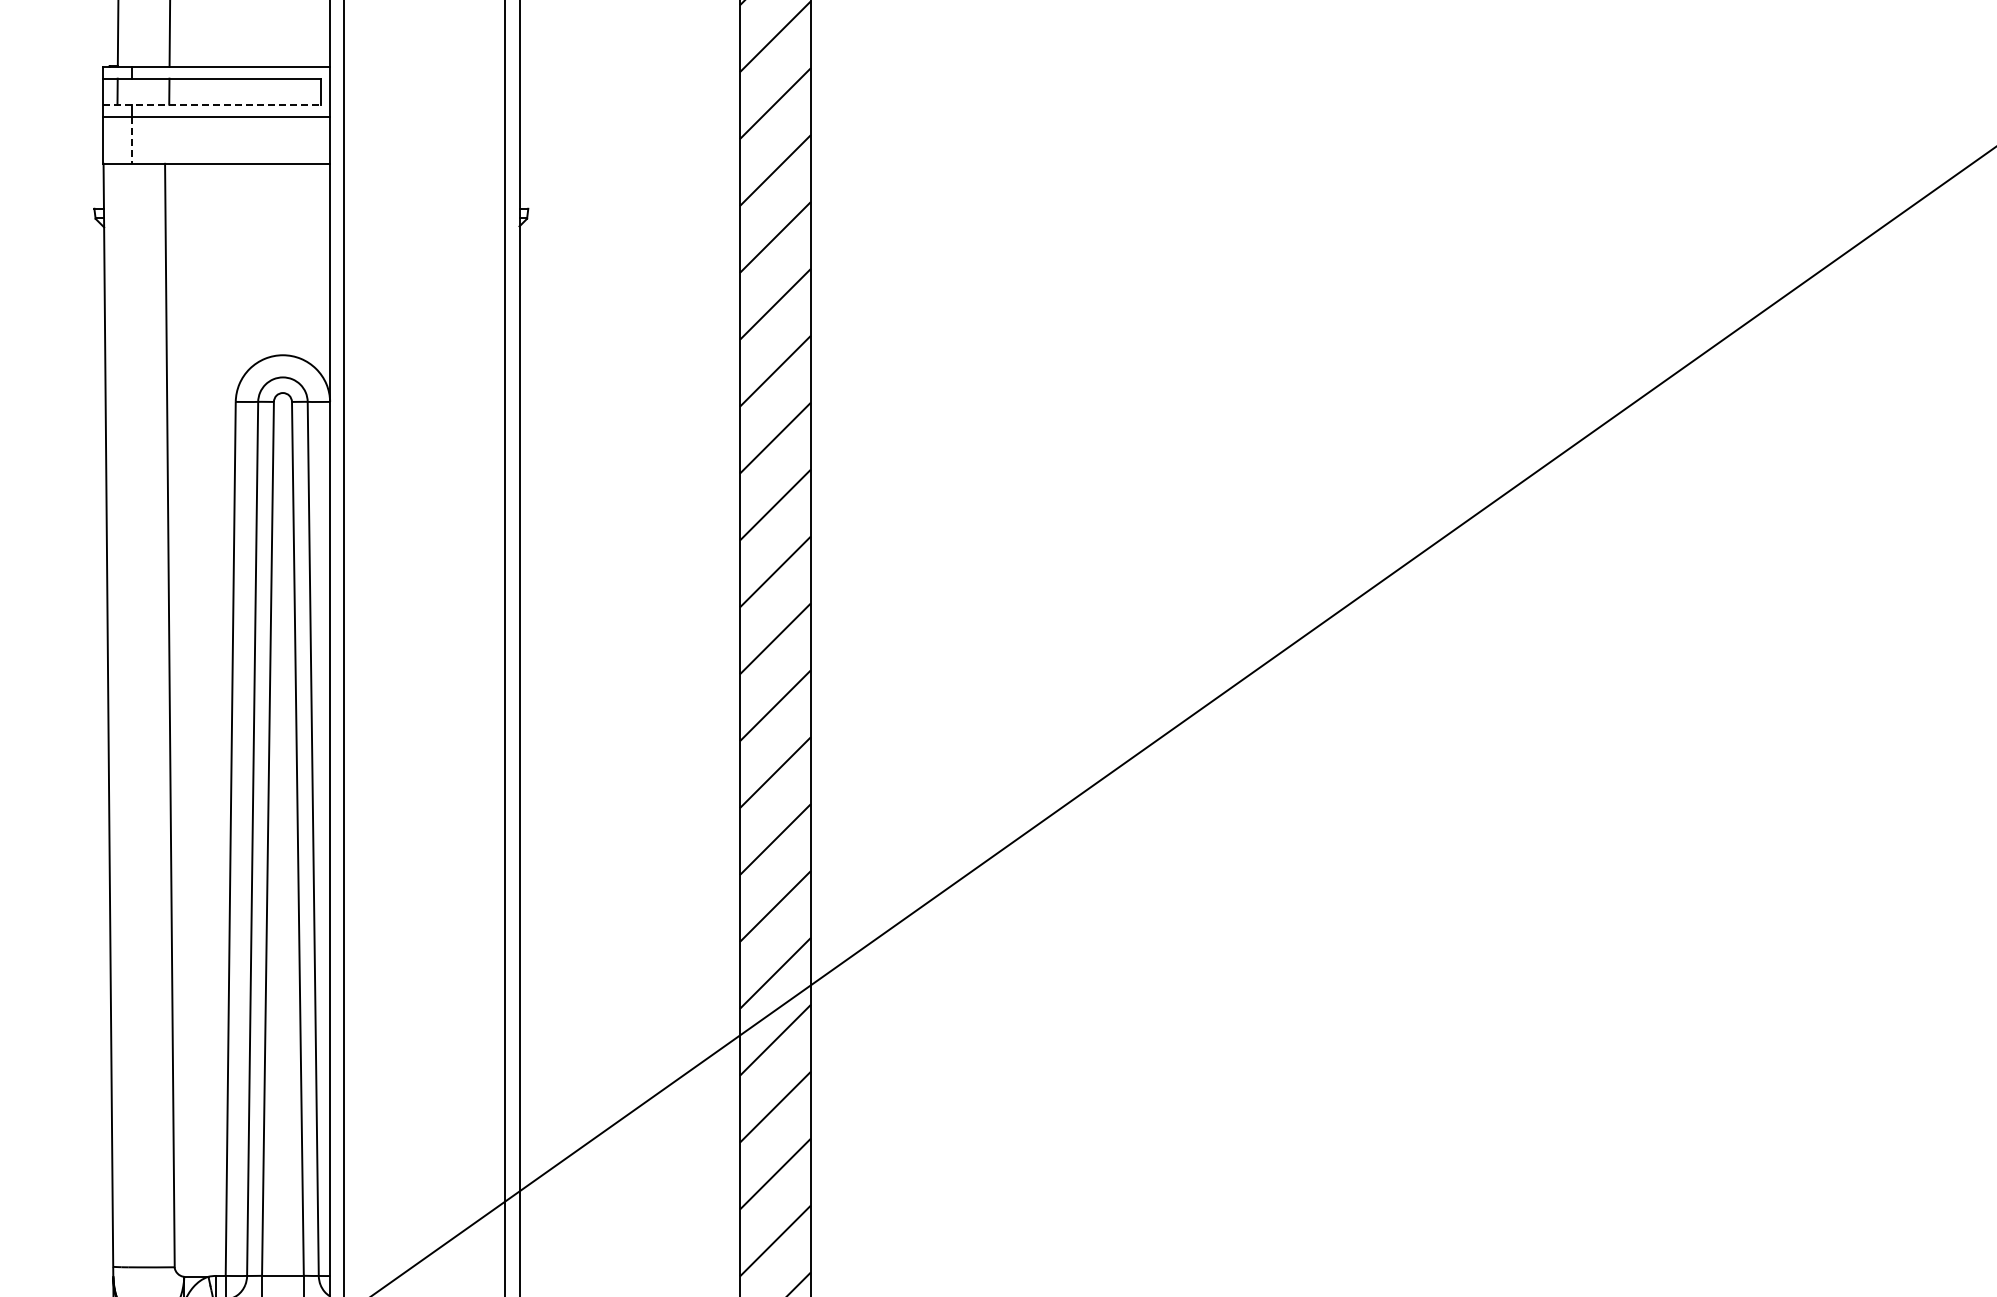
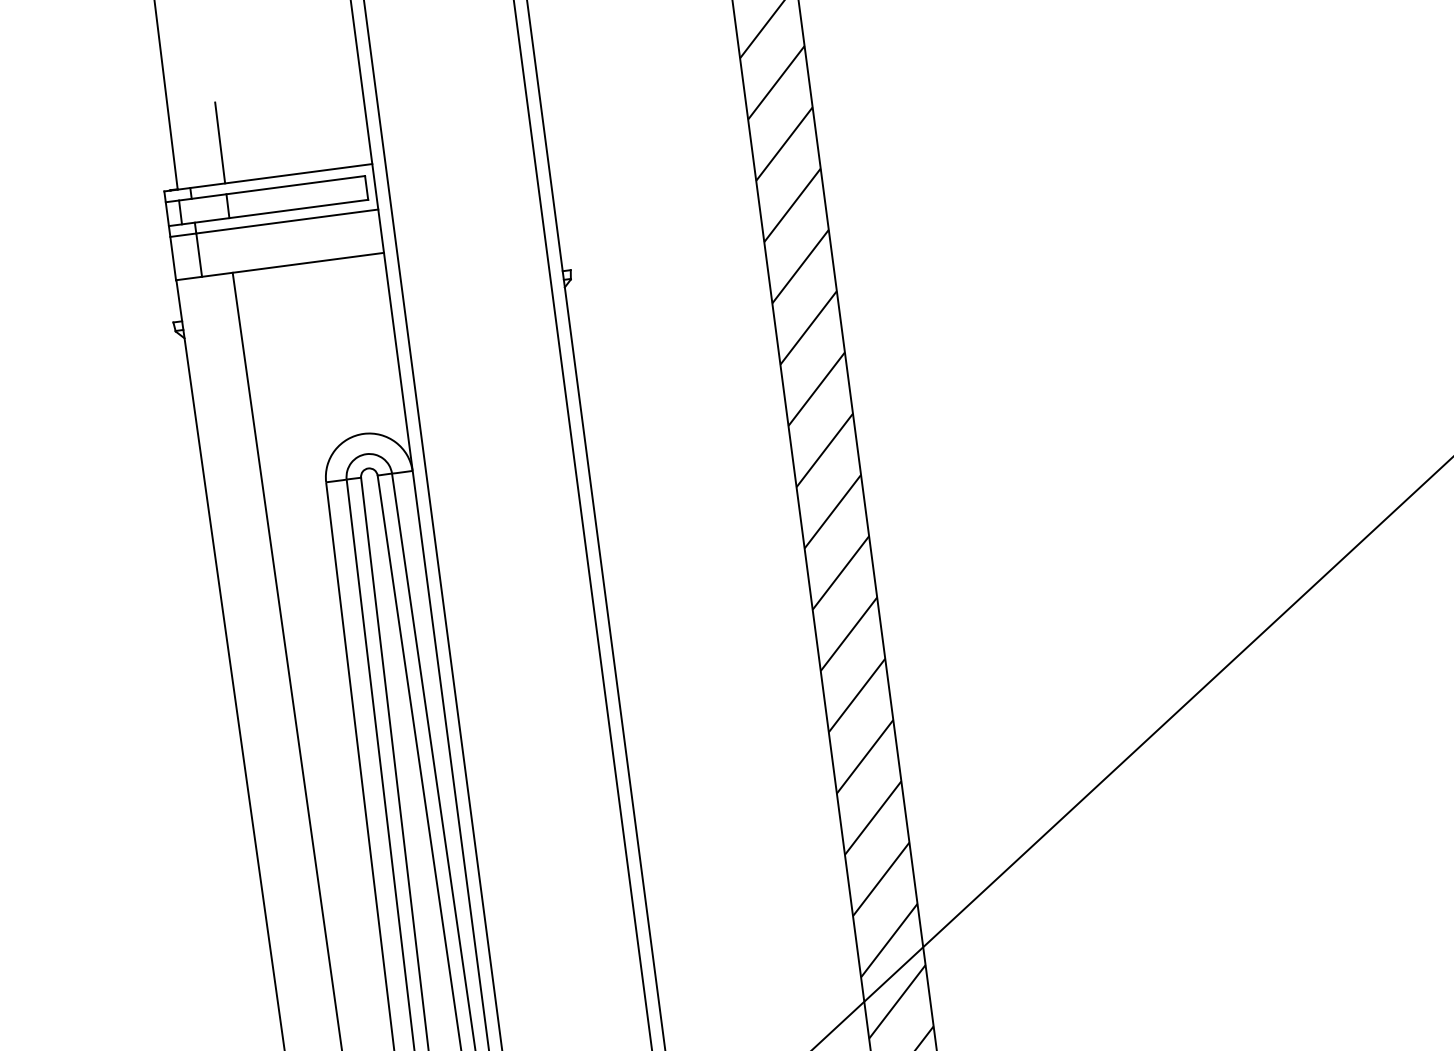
line: (212, 104) -> (268, 212), dashed -> solid
line: (131, 140) -> (199, 255), dashed -> solid

